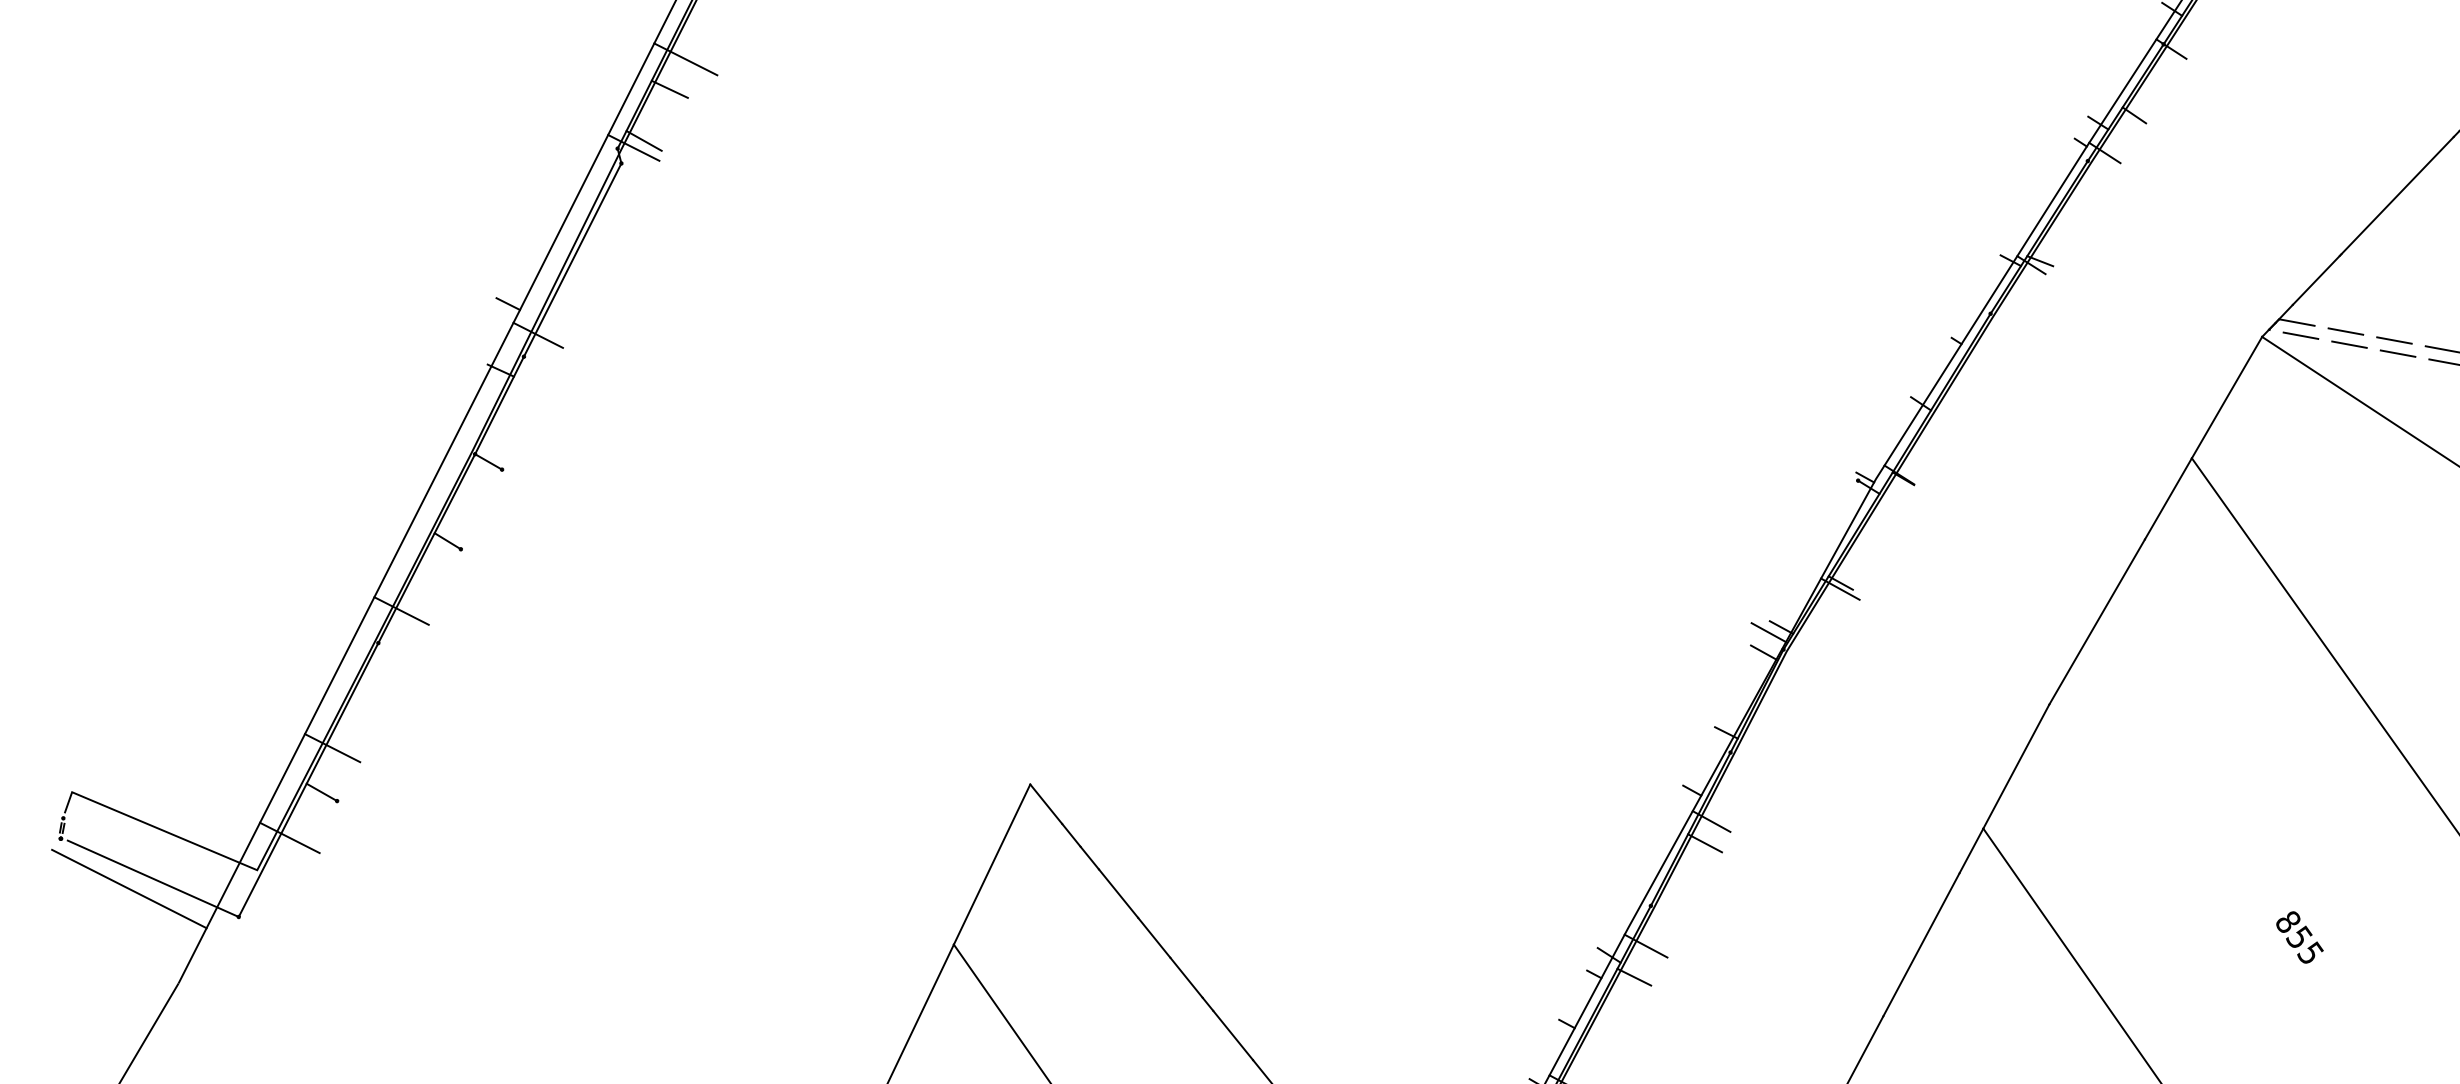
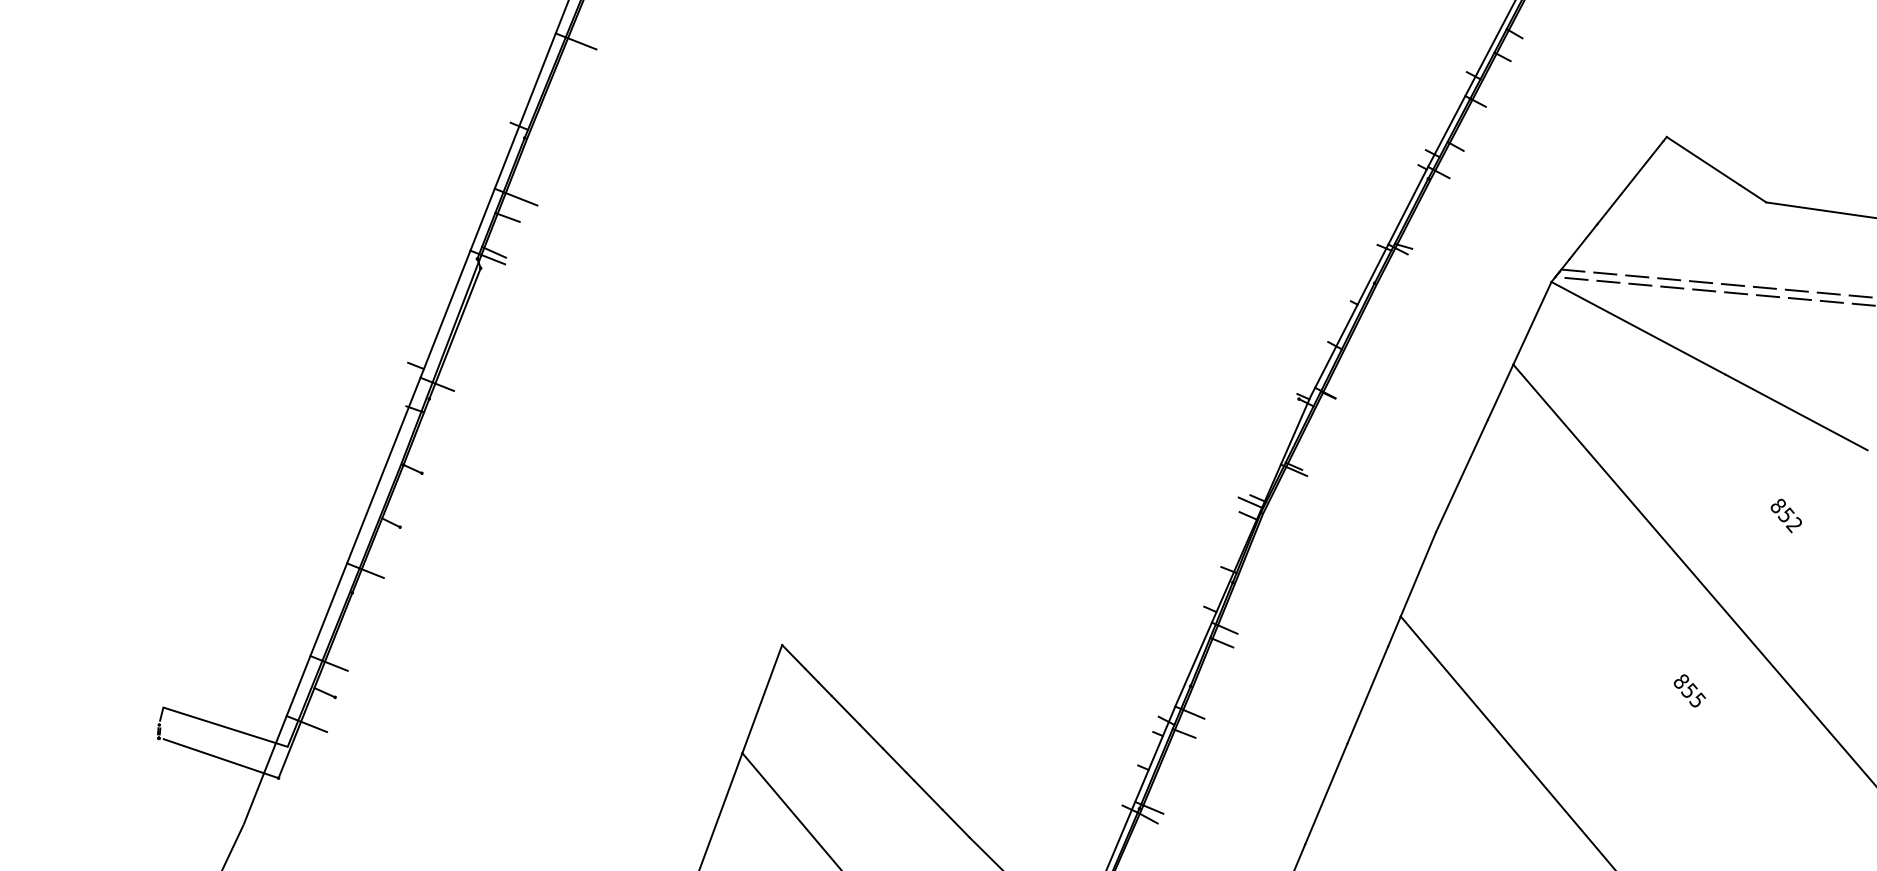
line: (128, 888) -> (205, 766), removed
text: (2299, 936) -> (1689, 690), moved

